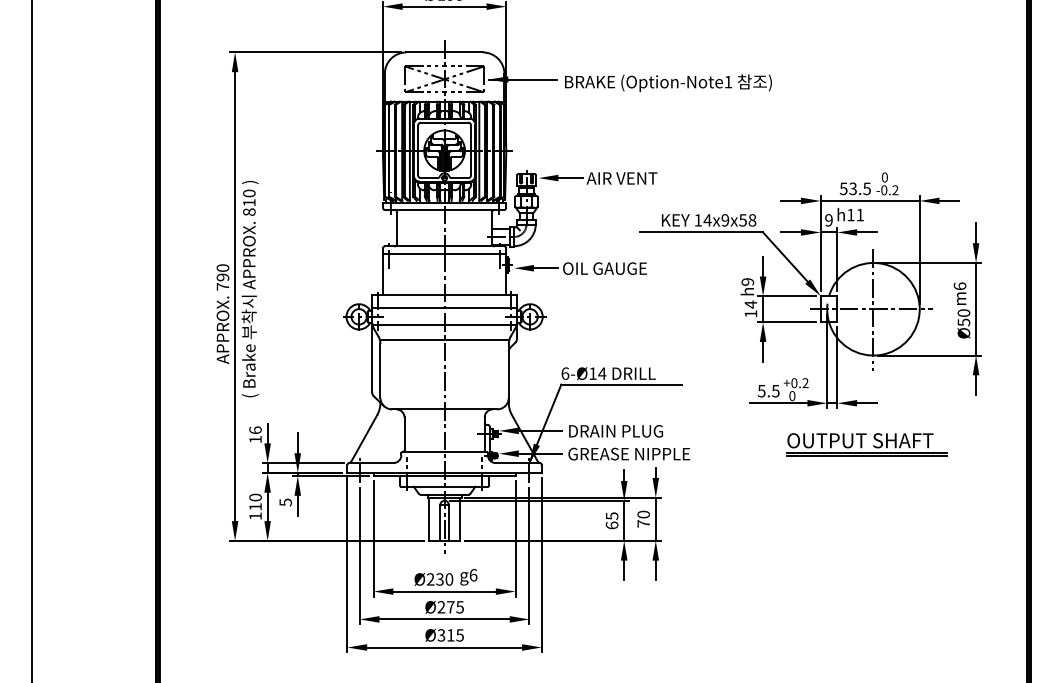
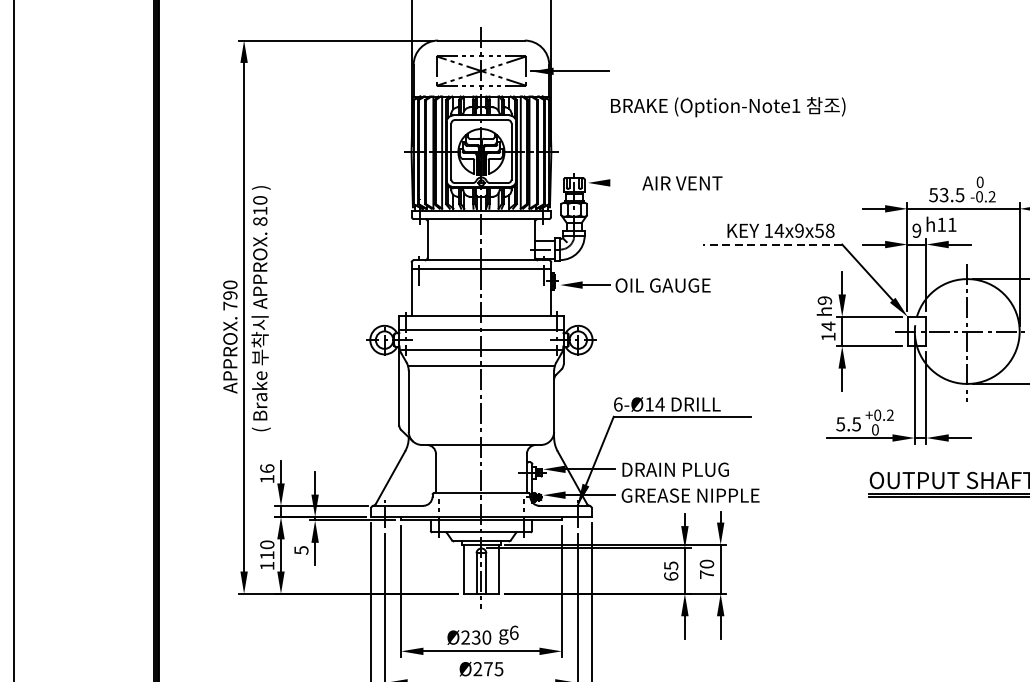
text: (668, 83) -> (728, 107), moved
line: (570, 178) -> (624, 183), removed
line: (701, 232) -> (772, 244), solid -> dashed

